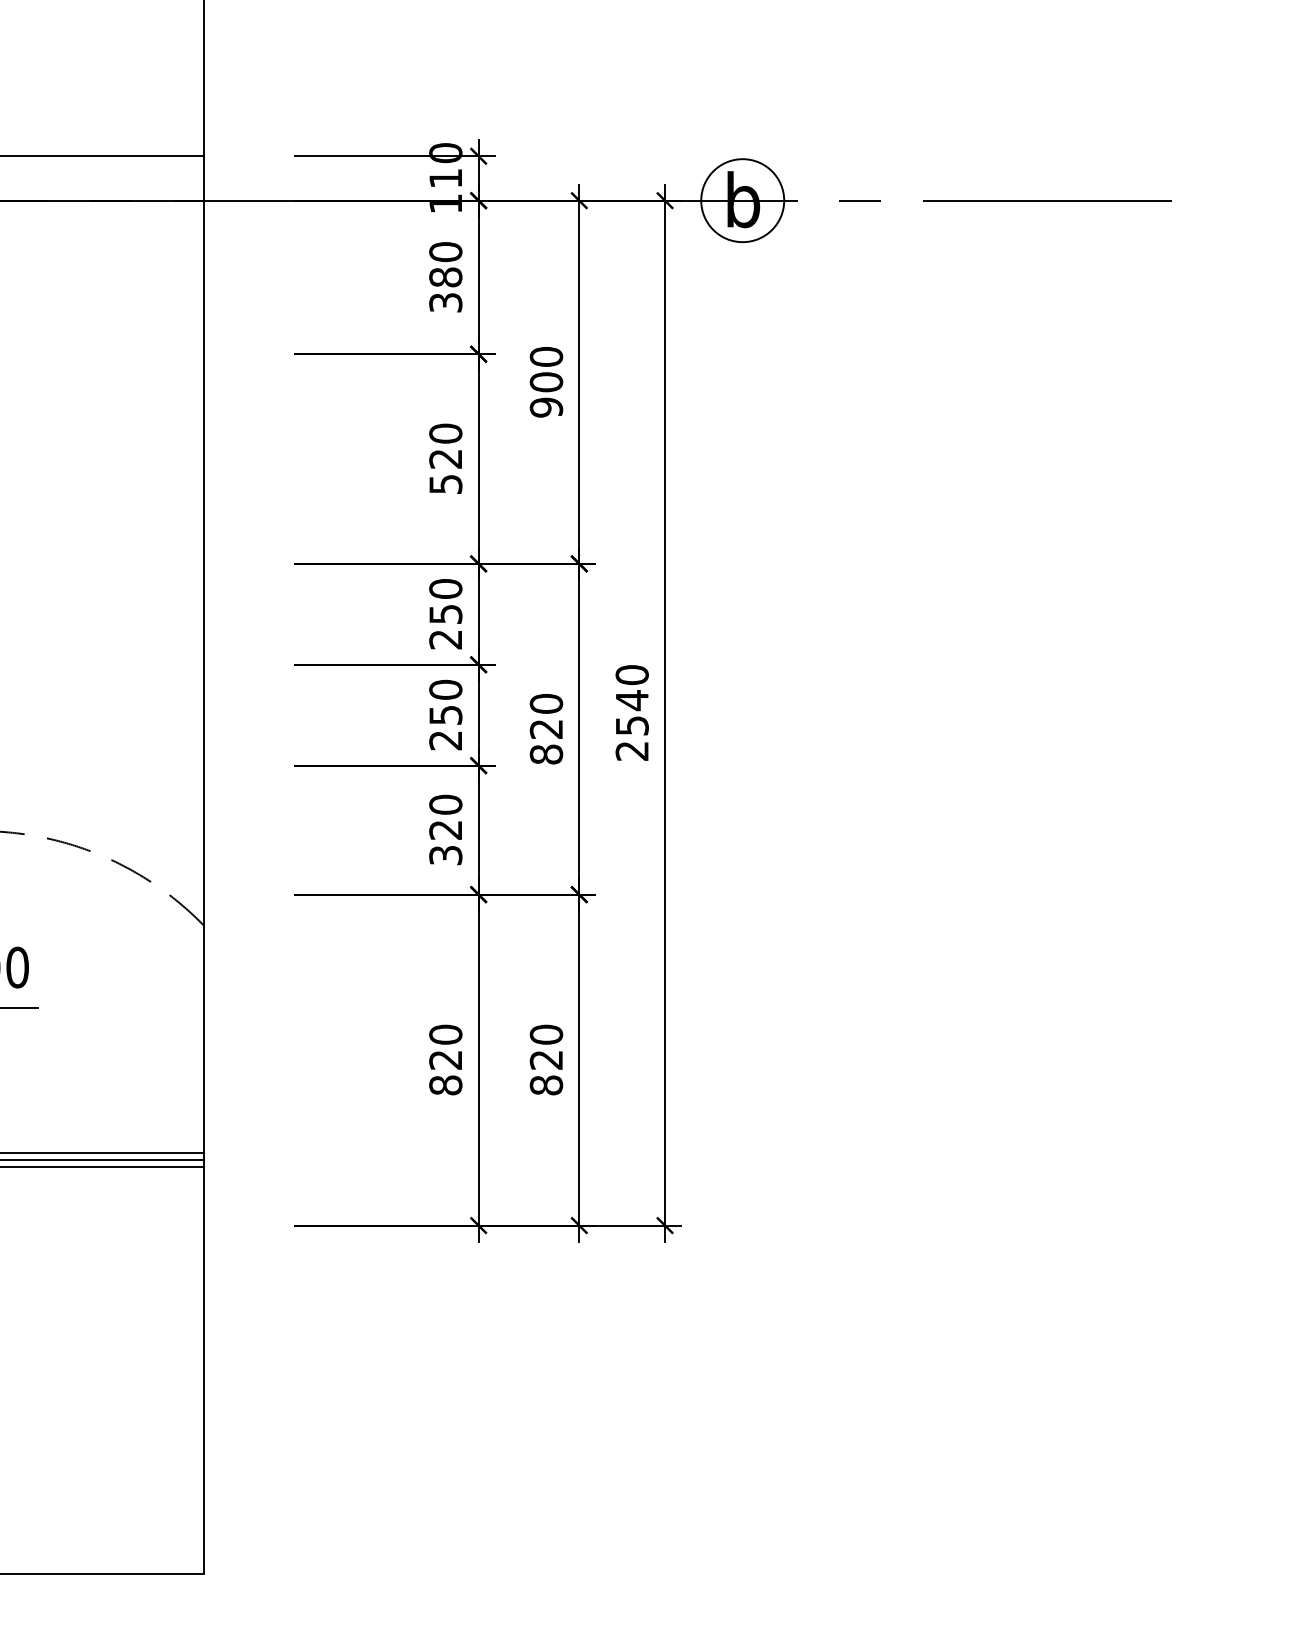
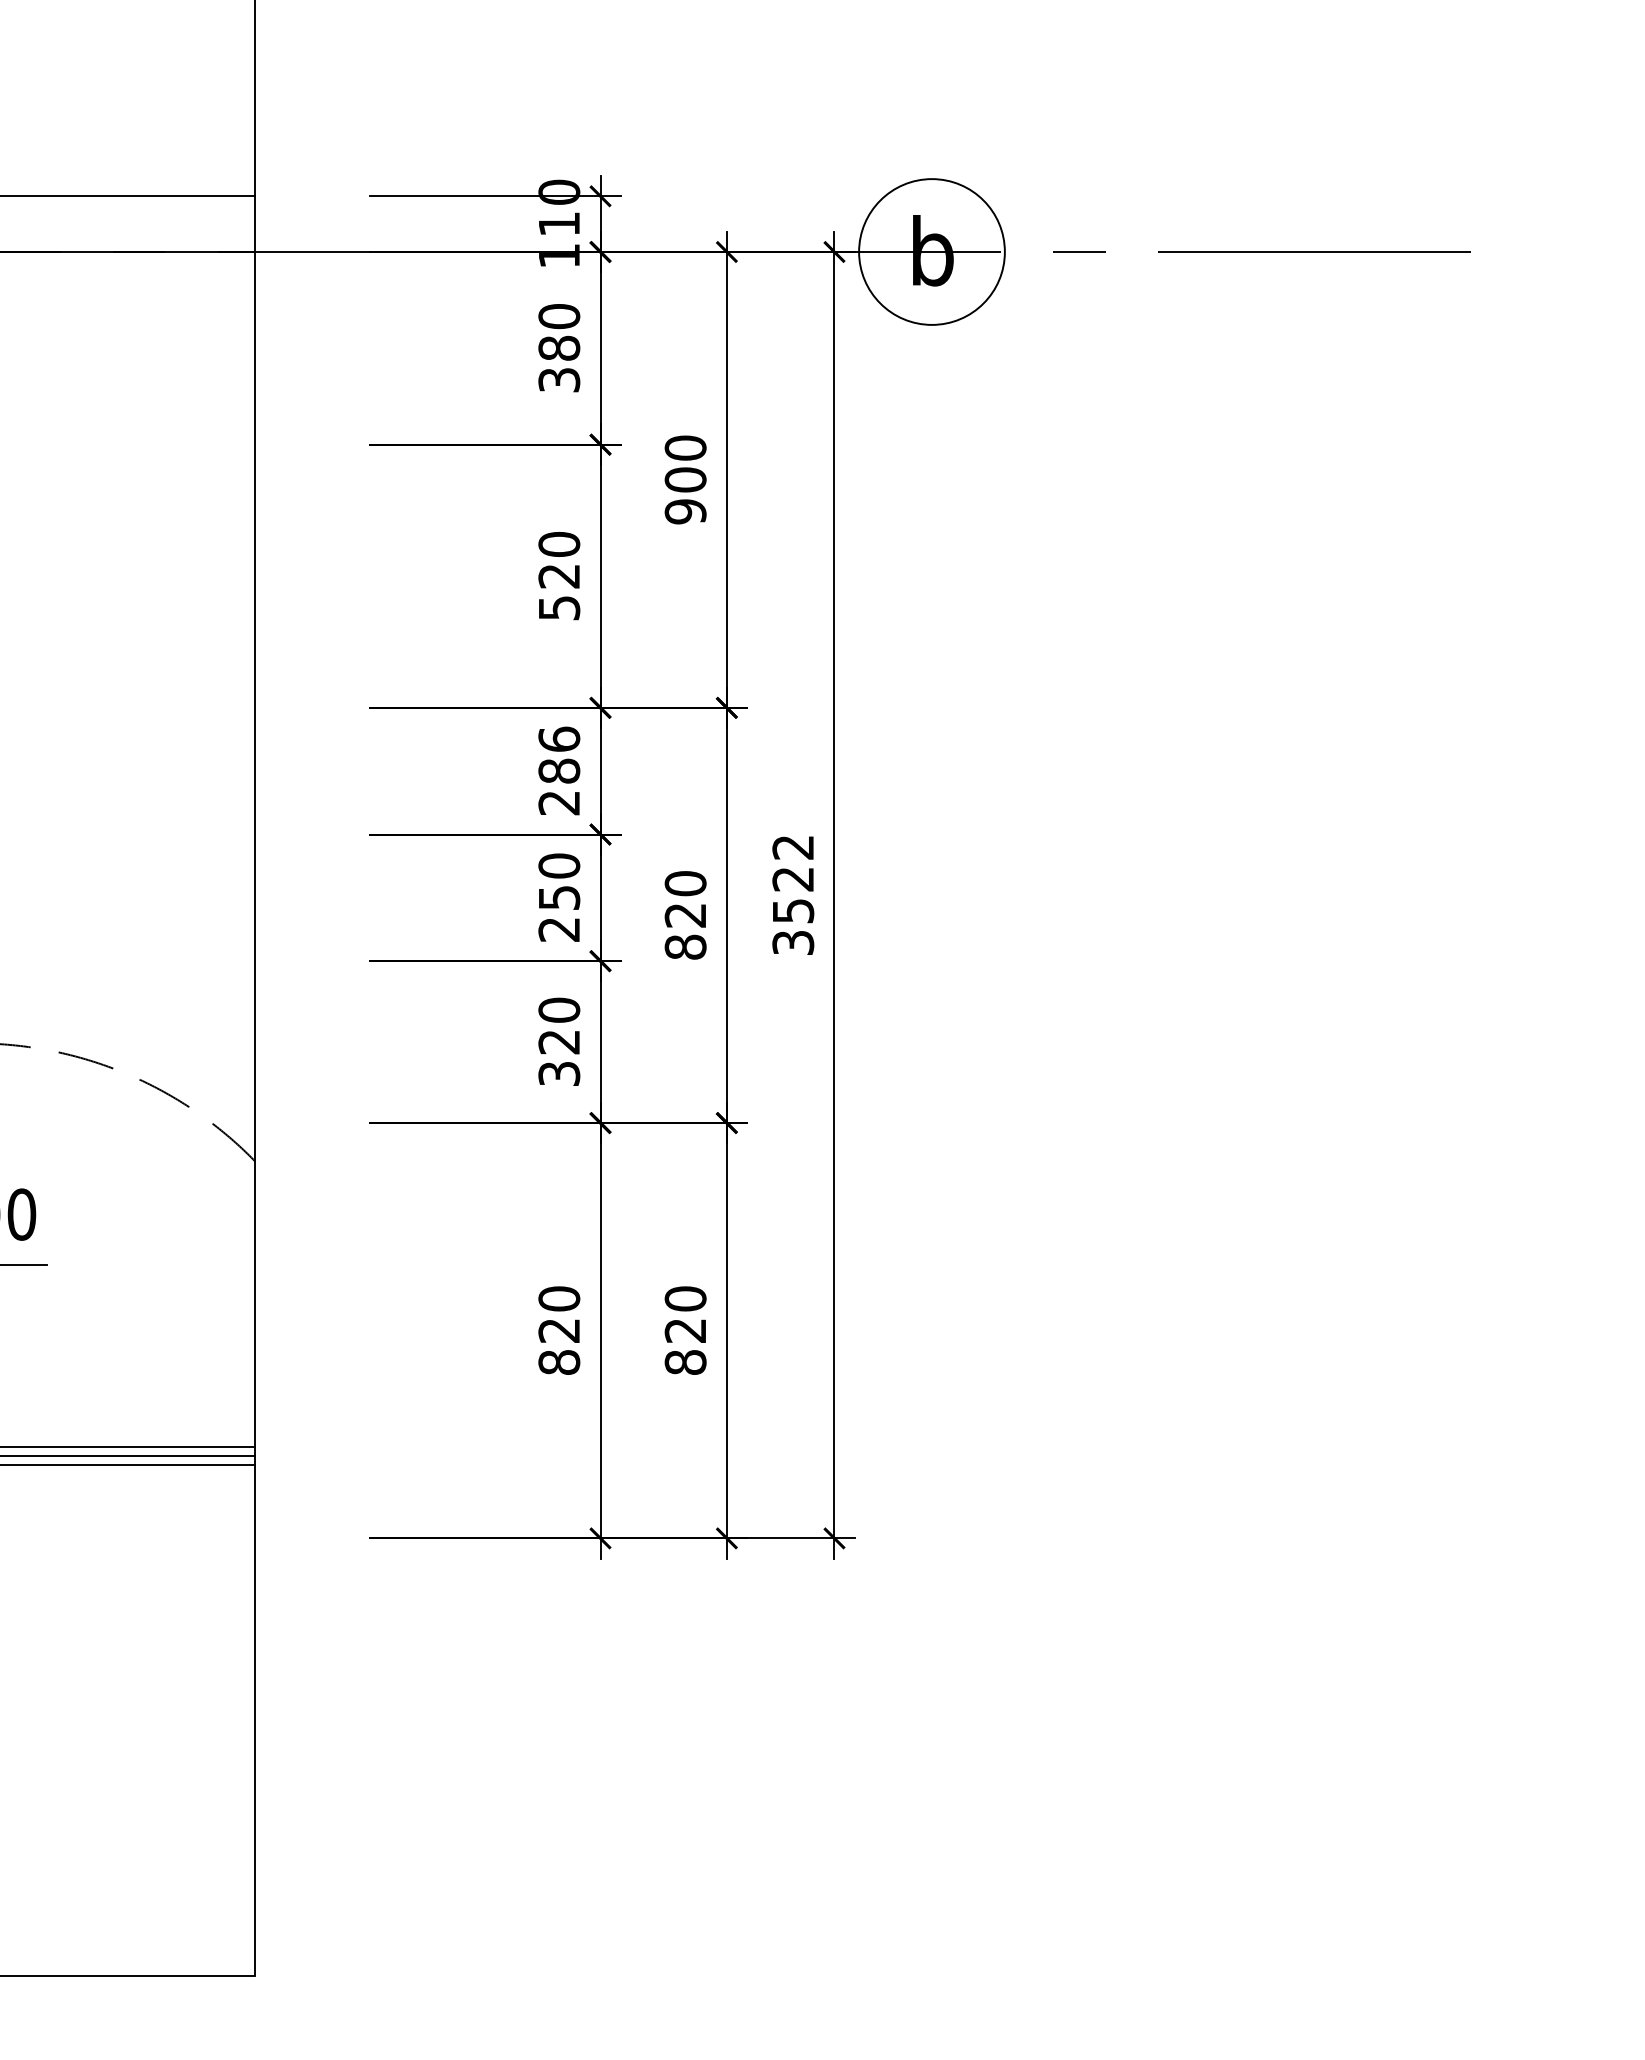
circle: (742, 200) -> (931, 251), size x1.4
text: (445, 601) -> (559, 754), 250 -> 286
text: (632, 713) -> (793, 895), 2540 -> 3522

